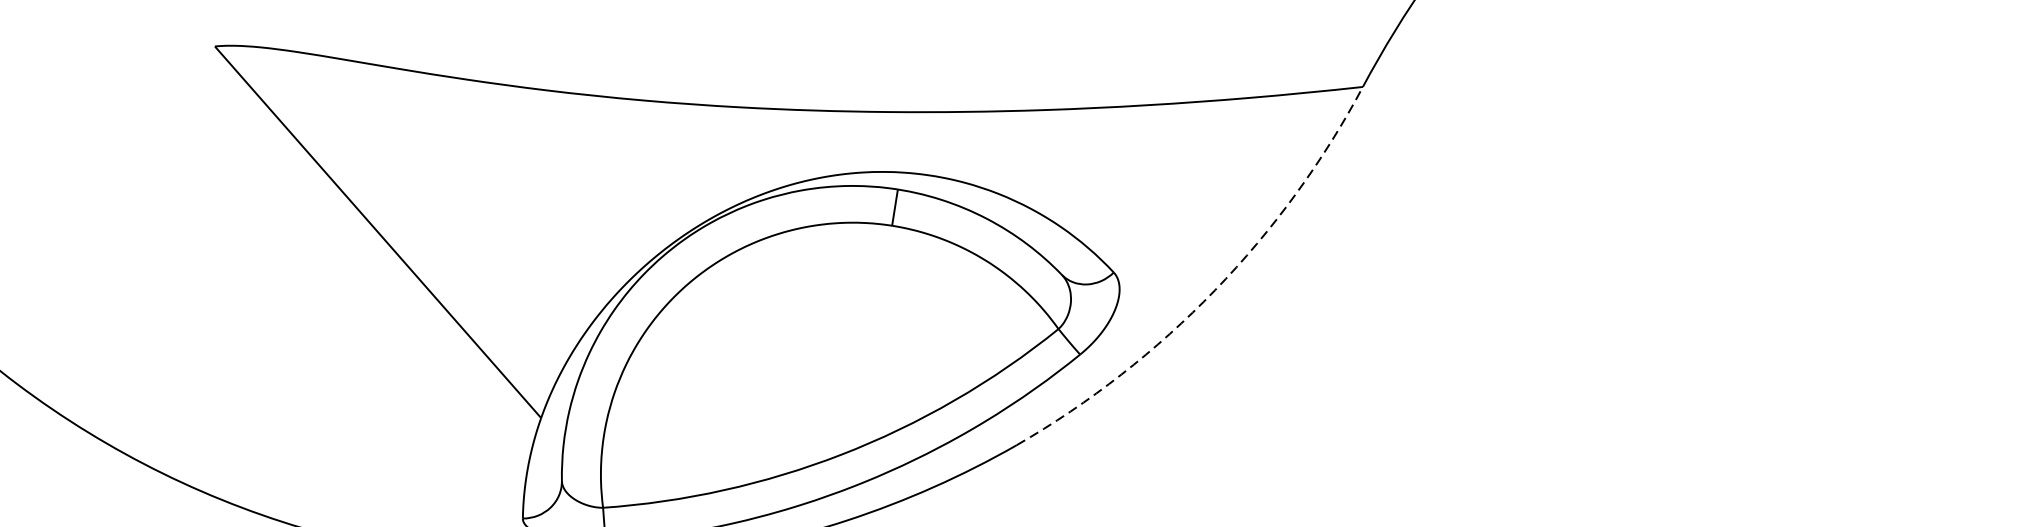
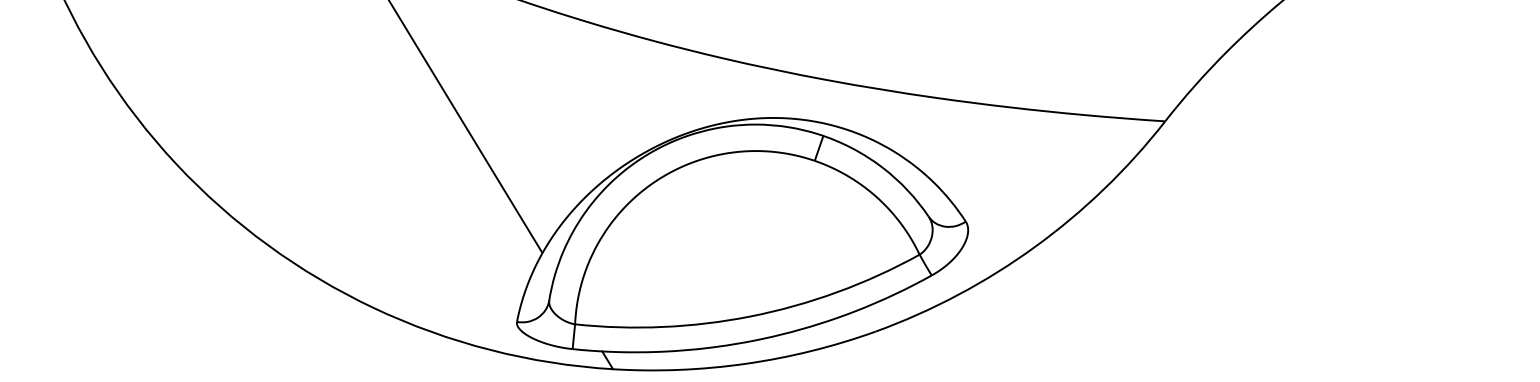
arc: (1215, 289) -> (1035, 246), dashed -> solid

